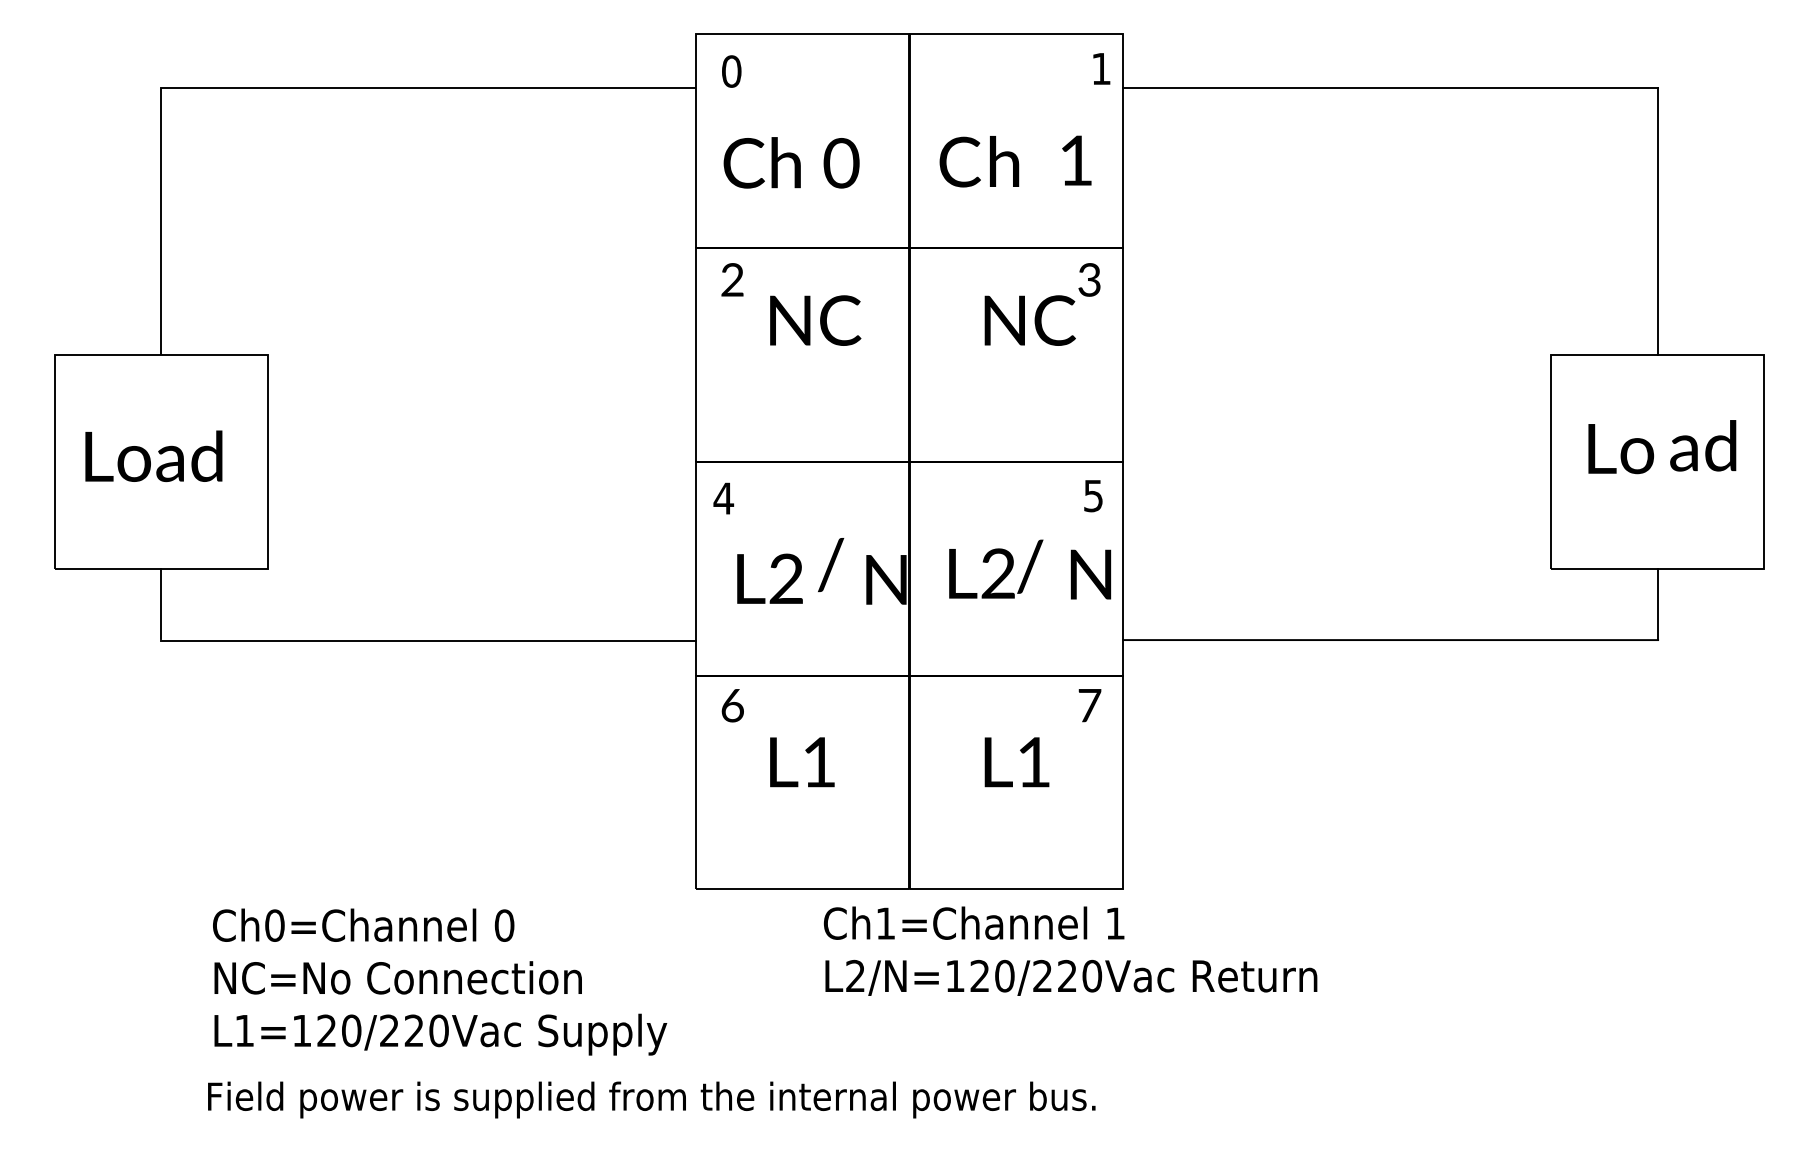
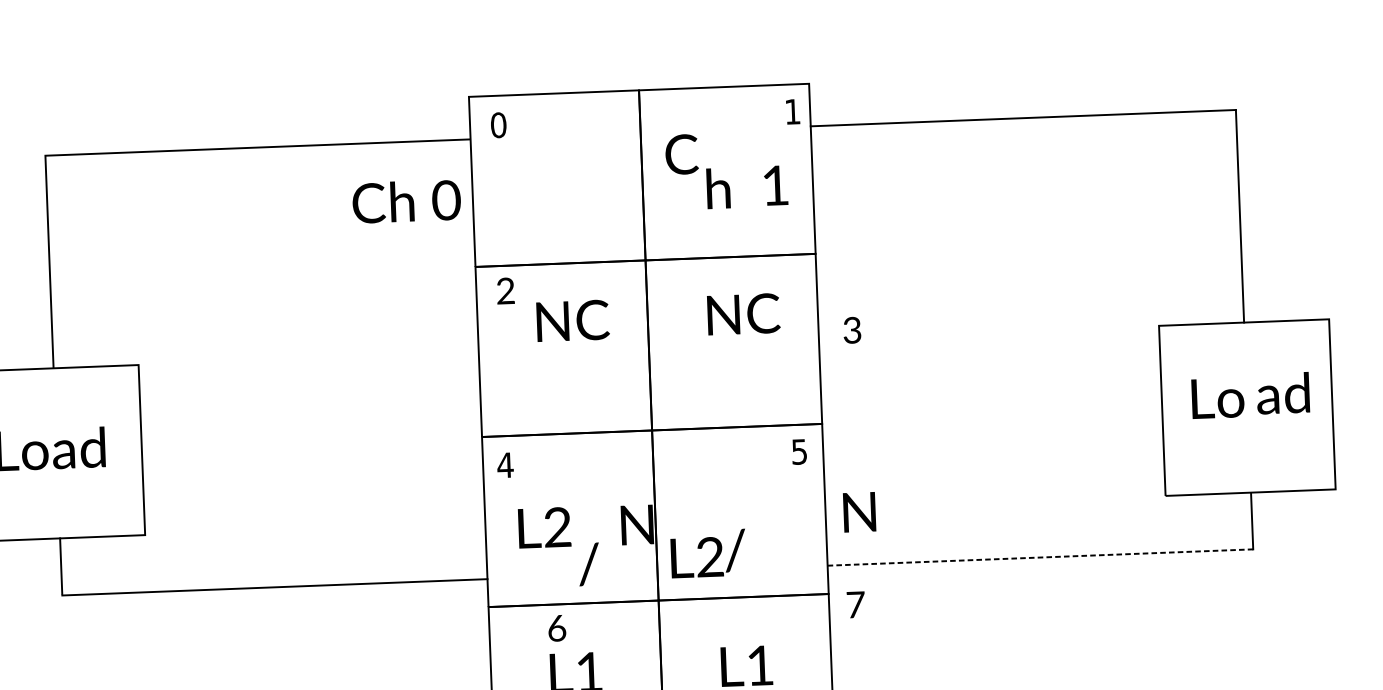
text: (959, 161) -> (681, 154), moved
text: (791, 162) -> (406, 201), moved
text: (1089, 279) -> (852, 330), moved
text: (831, 565) -> (589, 564), moved
text: (996, 568) -> (708, 553), moved
text: (1090, 574) -> (859, 512), moved
line: (1391, 640) -> (1041, 557), solid -> dashed
text: (732, 705) -> (556, 628), moved
text: (1089, 705) -> (855, 604), moved

